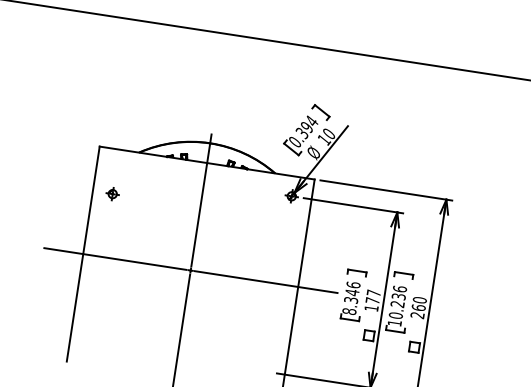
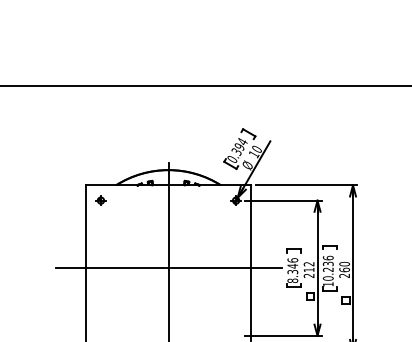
part: (112, 193) -> (100, 200), moved
text: (371, 299) -> (308, 269), 177 -> 212

